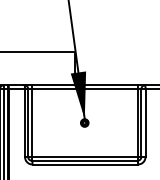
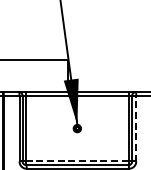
line: (145, 123) -> (136, 129), solid -> dashed
line: (84, 156) -> (77, 161), solid -> dashed

